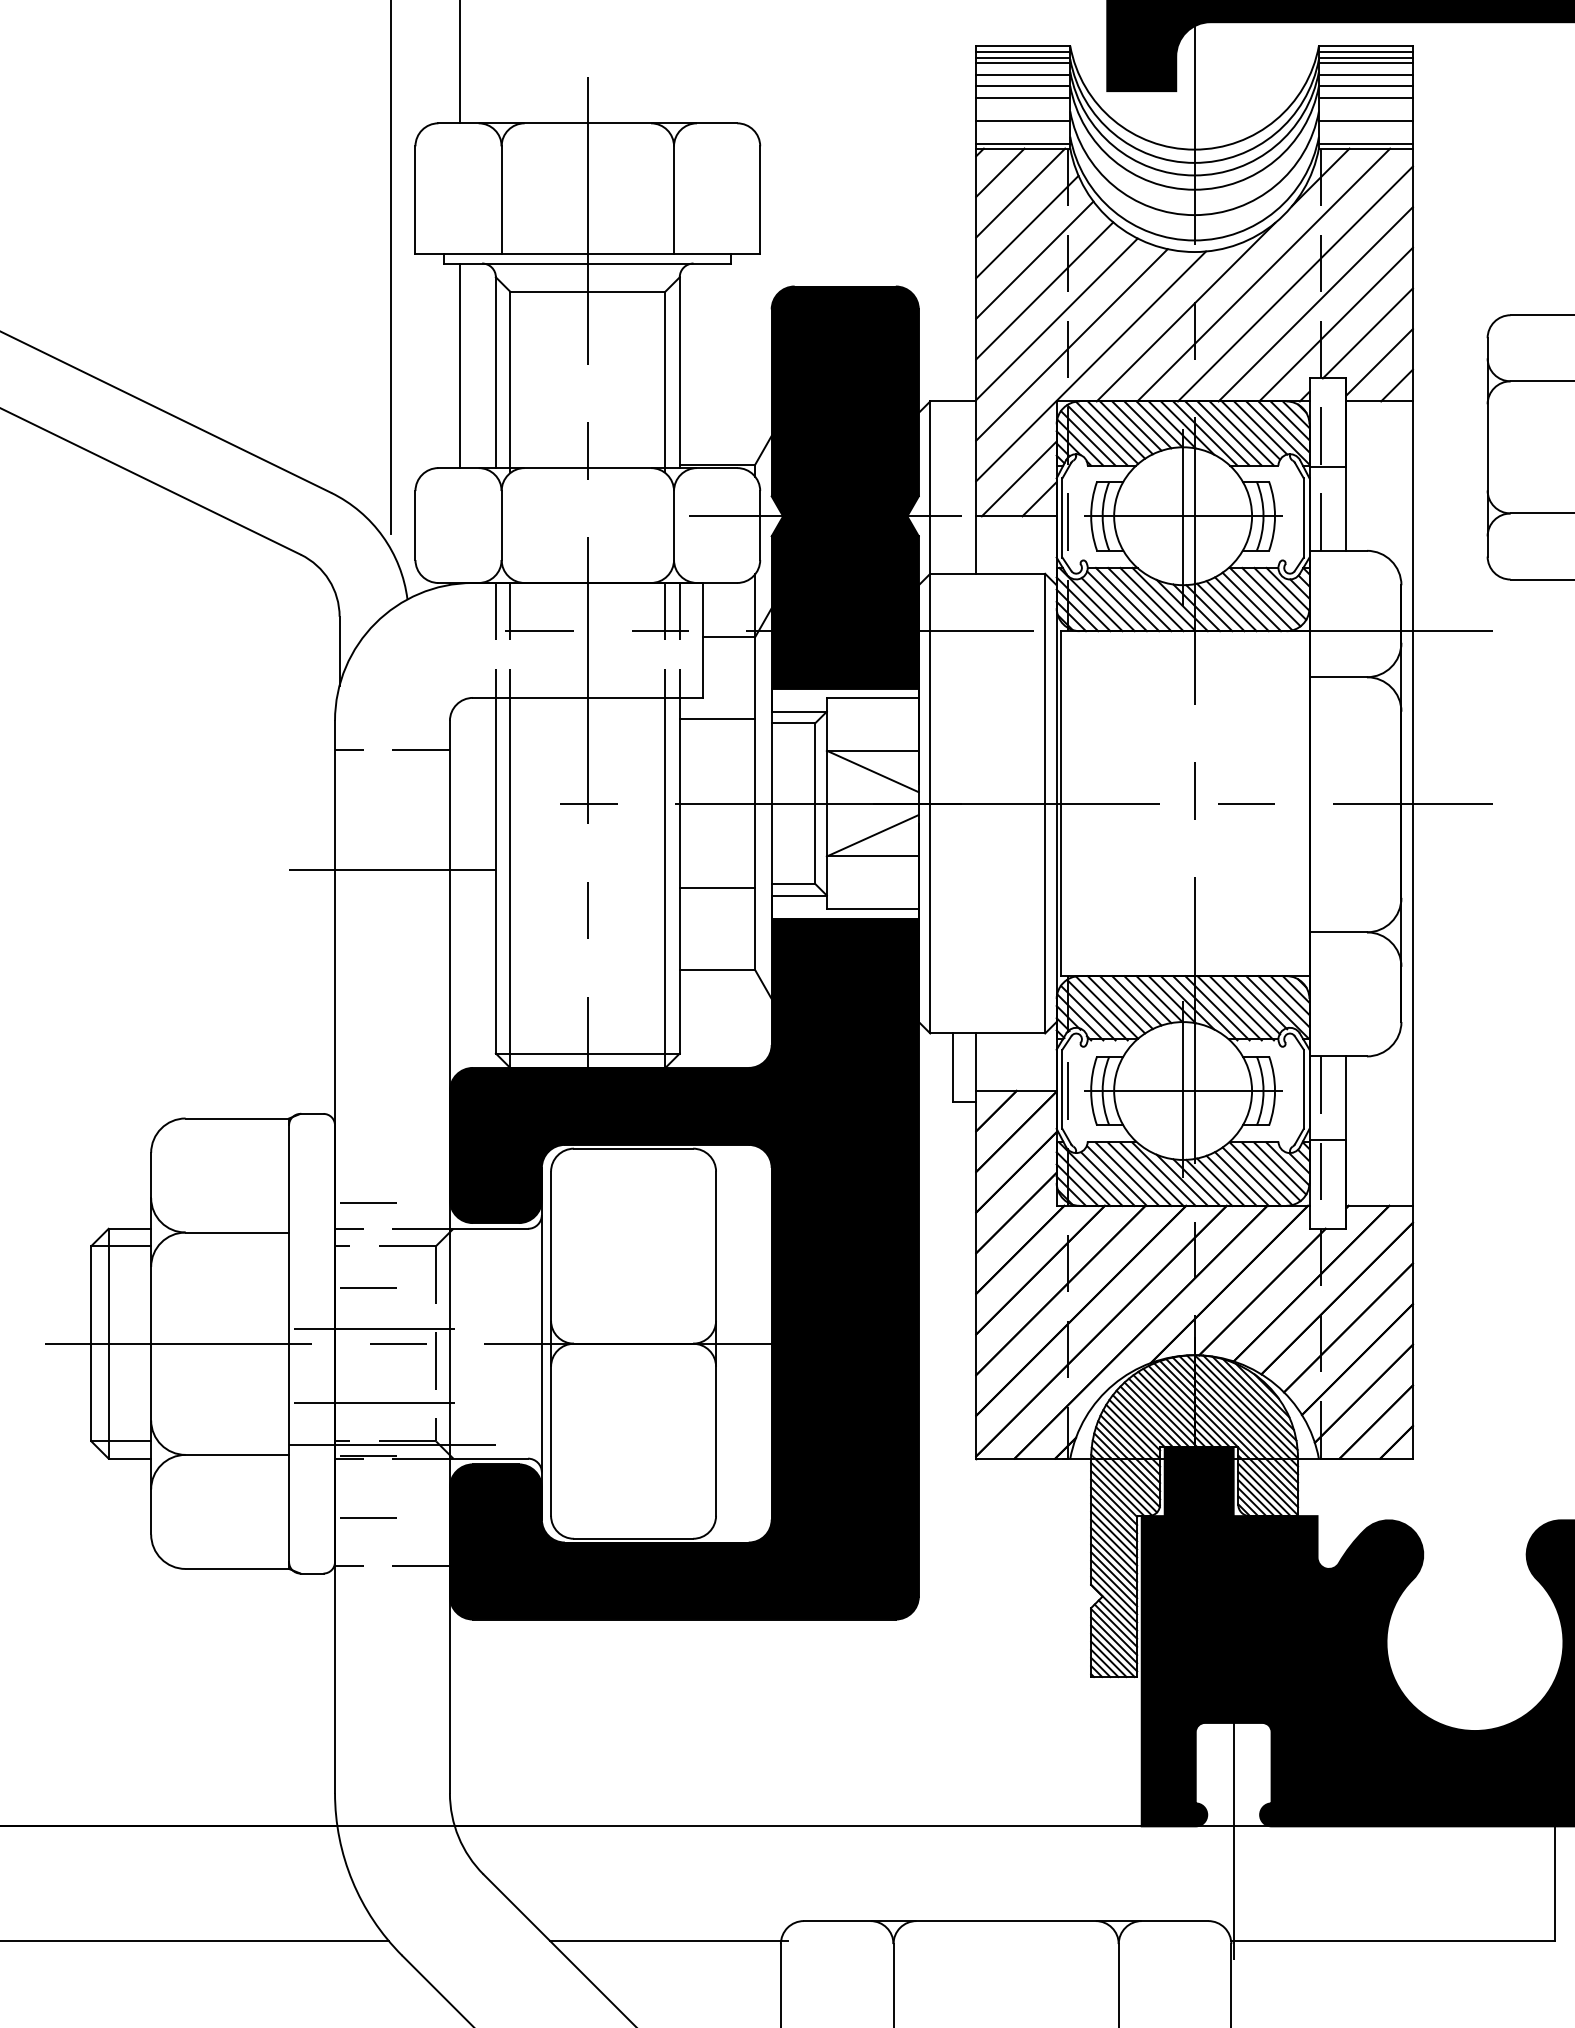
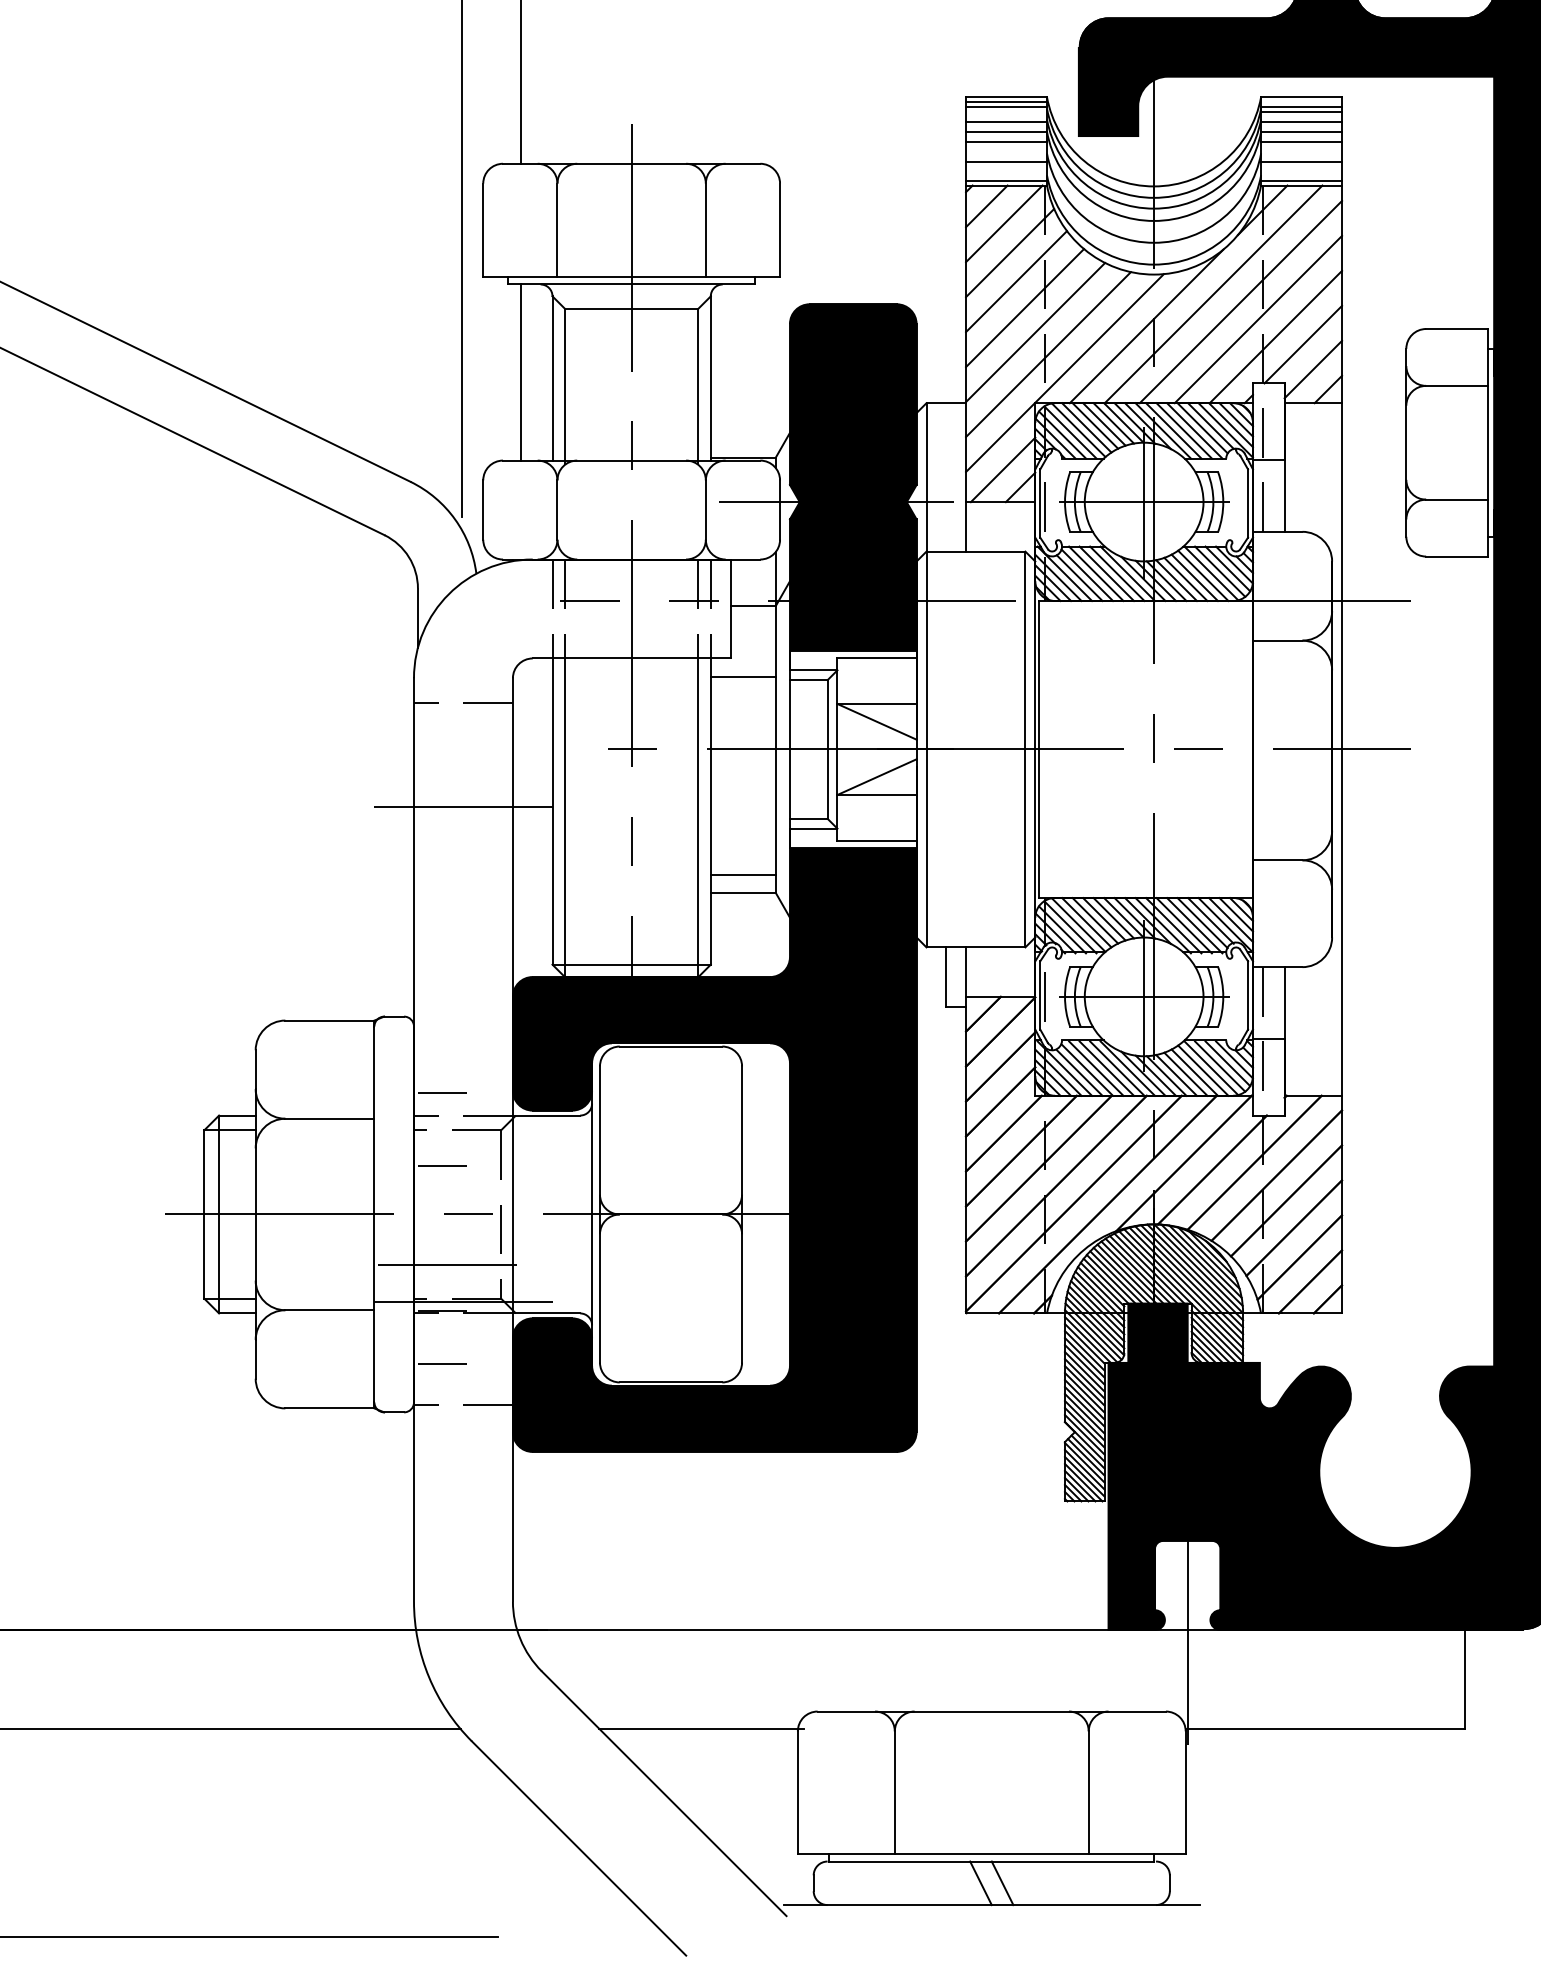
line: (1365, 52) -> (1301, 102), removed
line: (1023, 63) -> (1006, 112), removed
line: (716, 888) -> (742, 875), moved
line: (373, 1328) -> (447, 1201), removed

